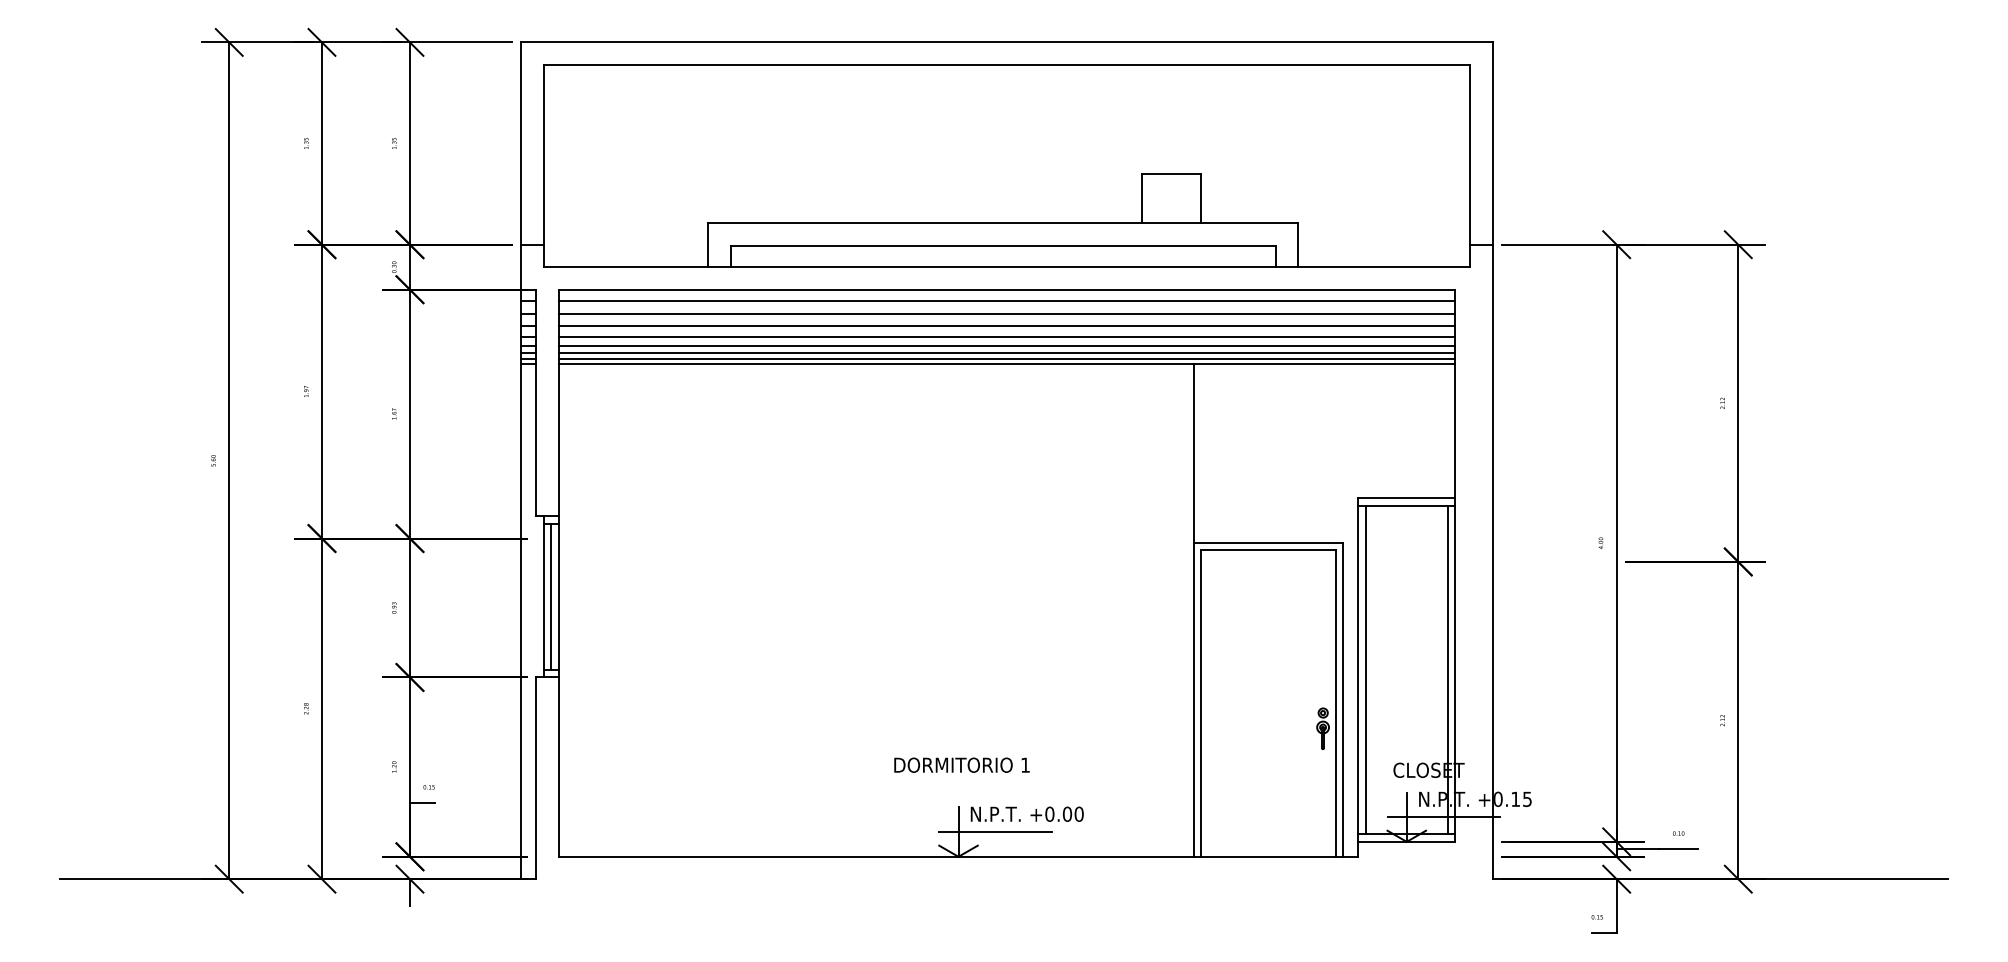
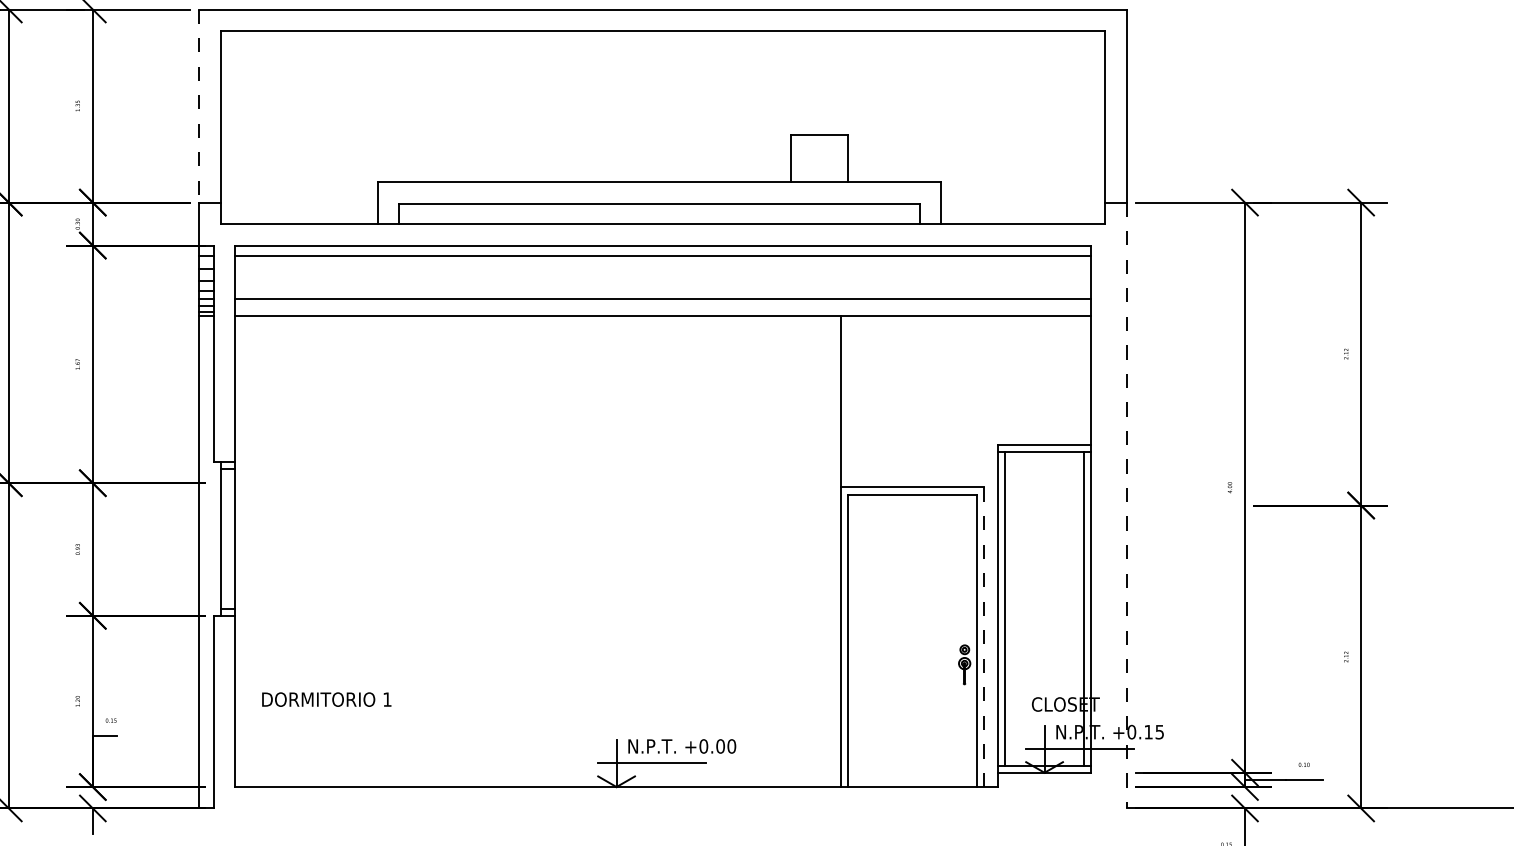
line: (521, 144) -> (199, 106), solid -> dashed
line: (1006, 314) -> (662, 269), removed
line: (1006, 326) -> (662, 280), removed
line: (1006, 336) -> (662, 290), removed
line: (1006, 353) -> (662, 306), removed
line: (1006, 359) -> (662, 312), removed
line: (1492, 562) -> (1126, 506), solid -> dashed
line: (551, 596) -> (227, 538), removed
line: (1343, 699) -> (984, 636), solid -> dashed
text: (961, 764) -> (326, 698), moved

